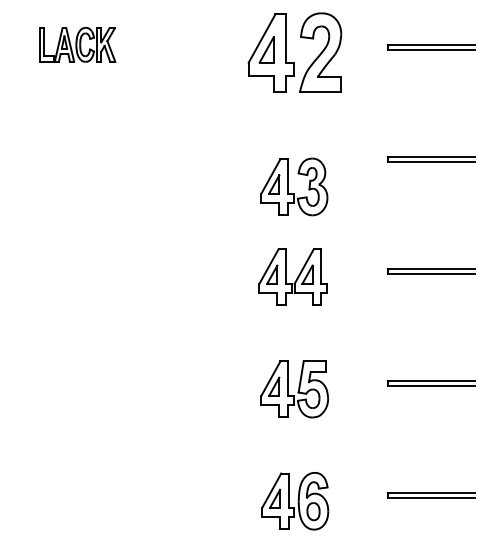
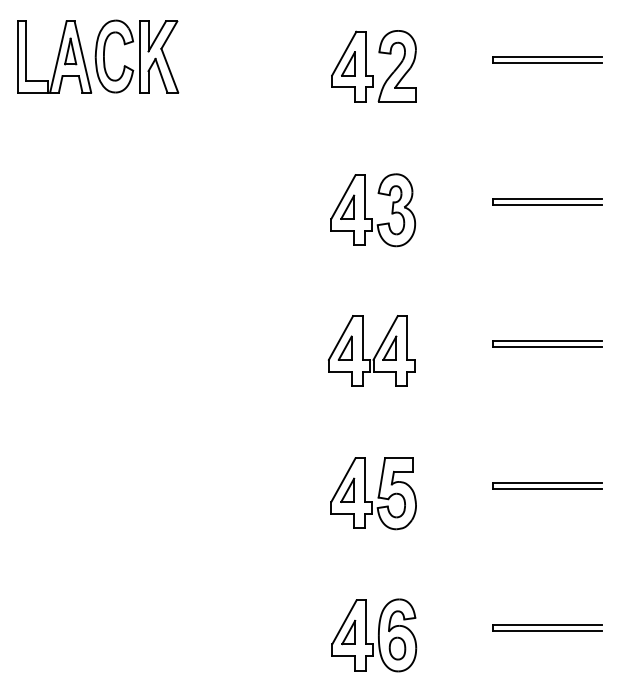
part: (77, 44) -> (98, 56), size x1.67
part: (294, 52) -> (373, 66), size x0.71
part: (294, 186) -> (373, 209), moved

